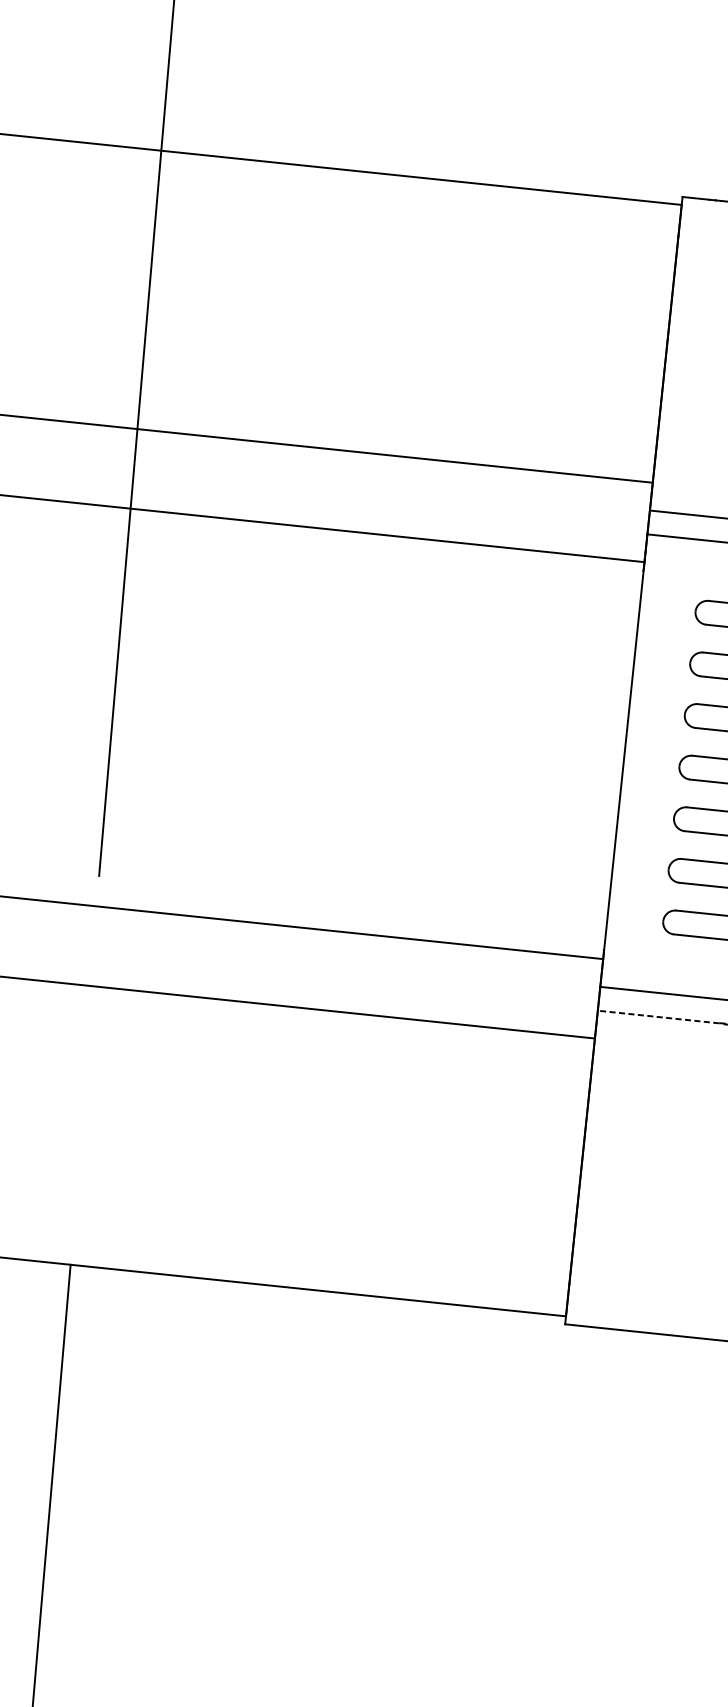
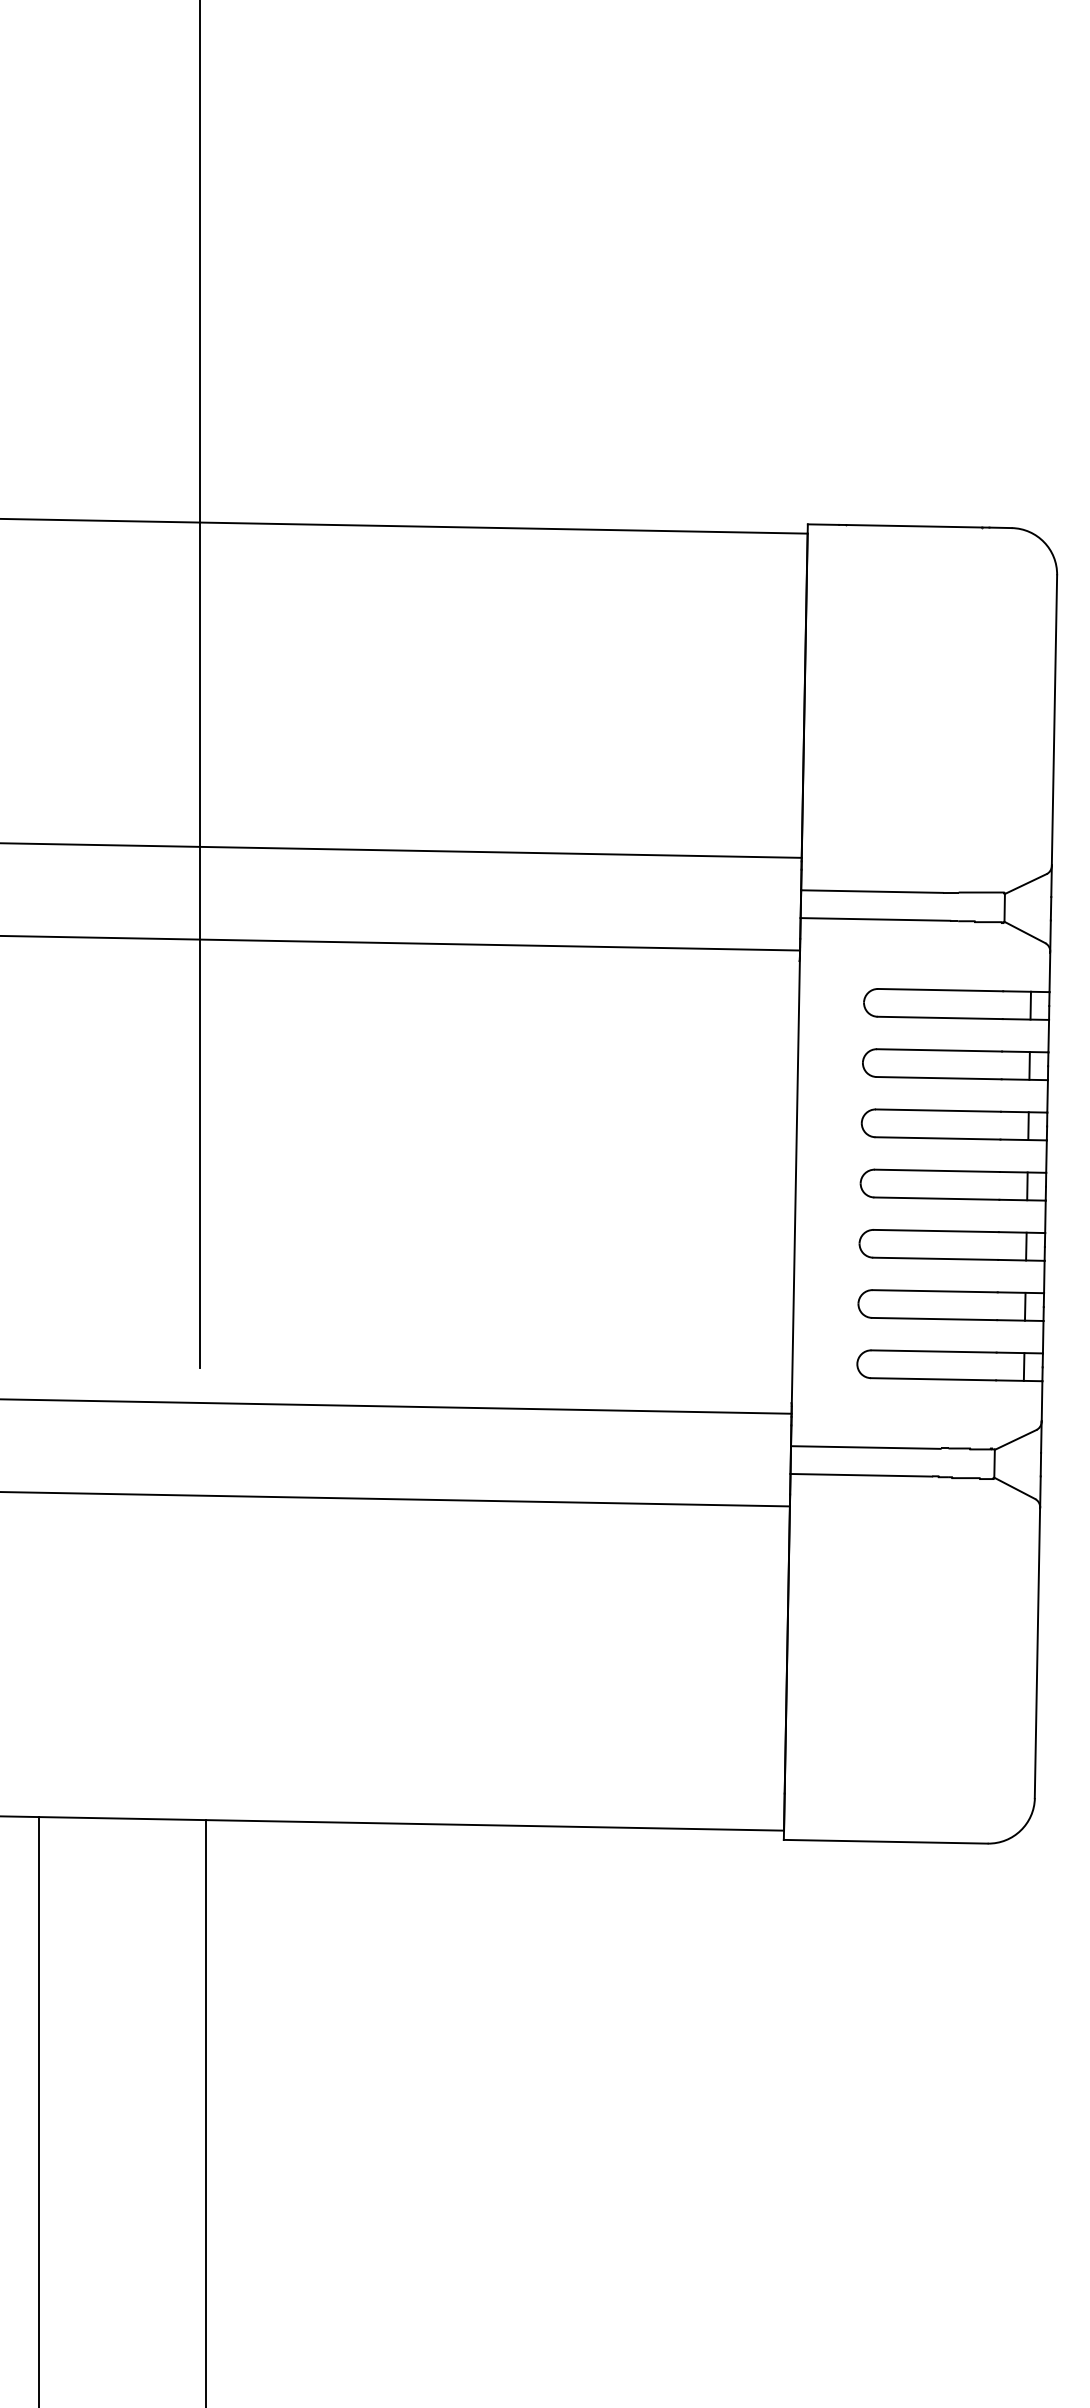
line: (658, 1017) -> (861, 1475), dashed -> solid

